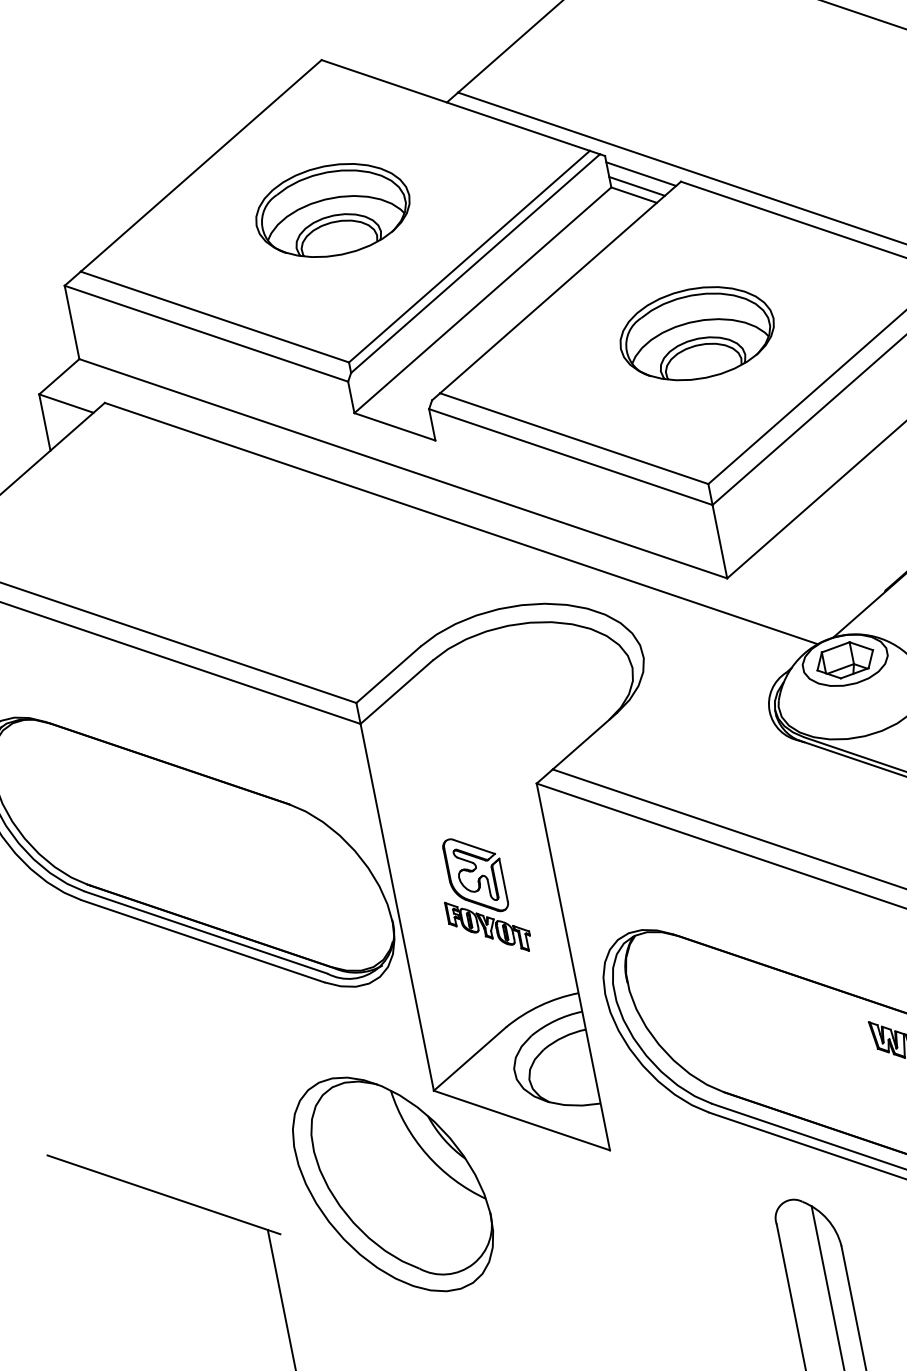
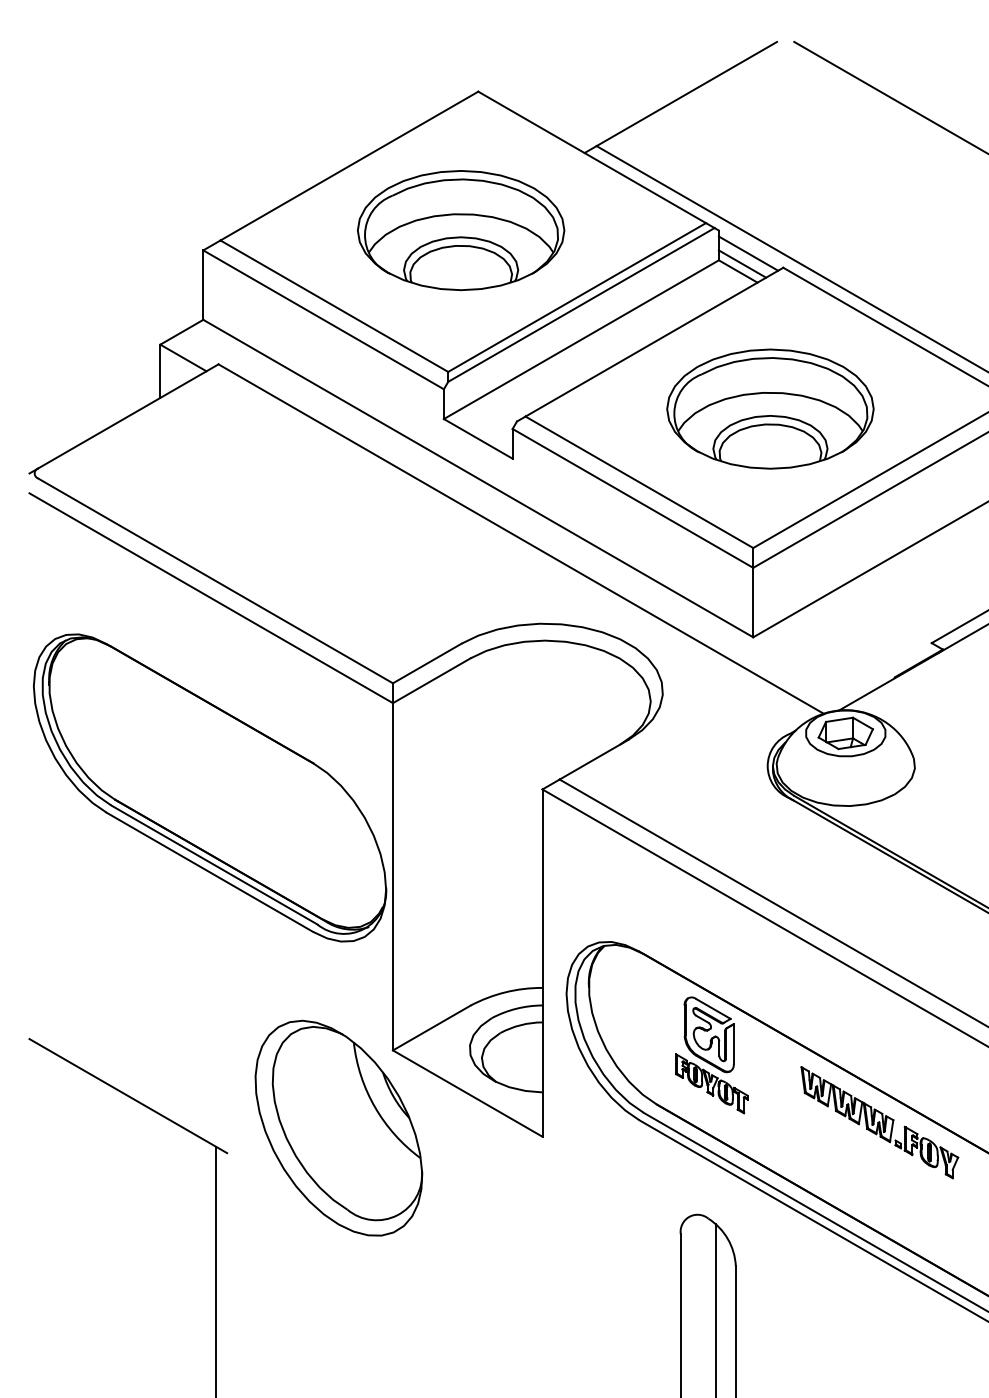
part: (333, 210) -> (461, 230), size x1.43
part: (697, 333) -> (770, 408), size x1.43
part: (482, 896) -> (711, 1055), moved

